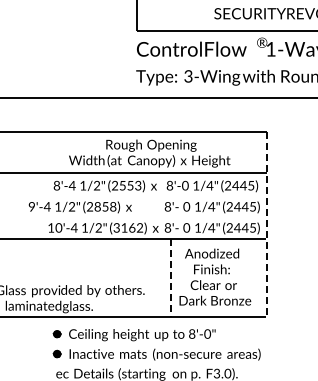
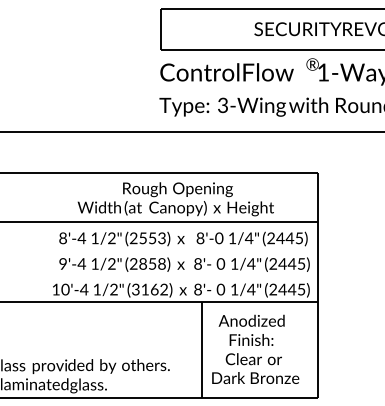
text: (79, 207) -> (120, 264), moved
line: (266, 224) -> (317, 285), dashed -> solid
line: (171, 278) -> (202, 351), dashed -> solid

